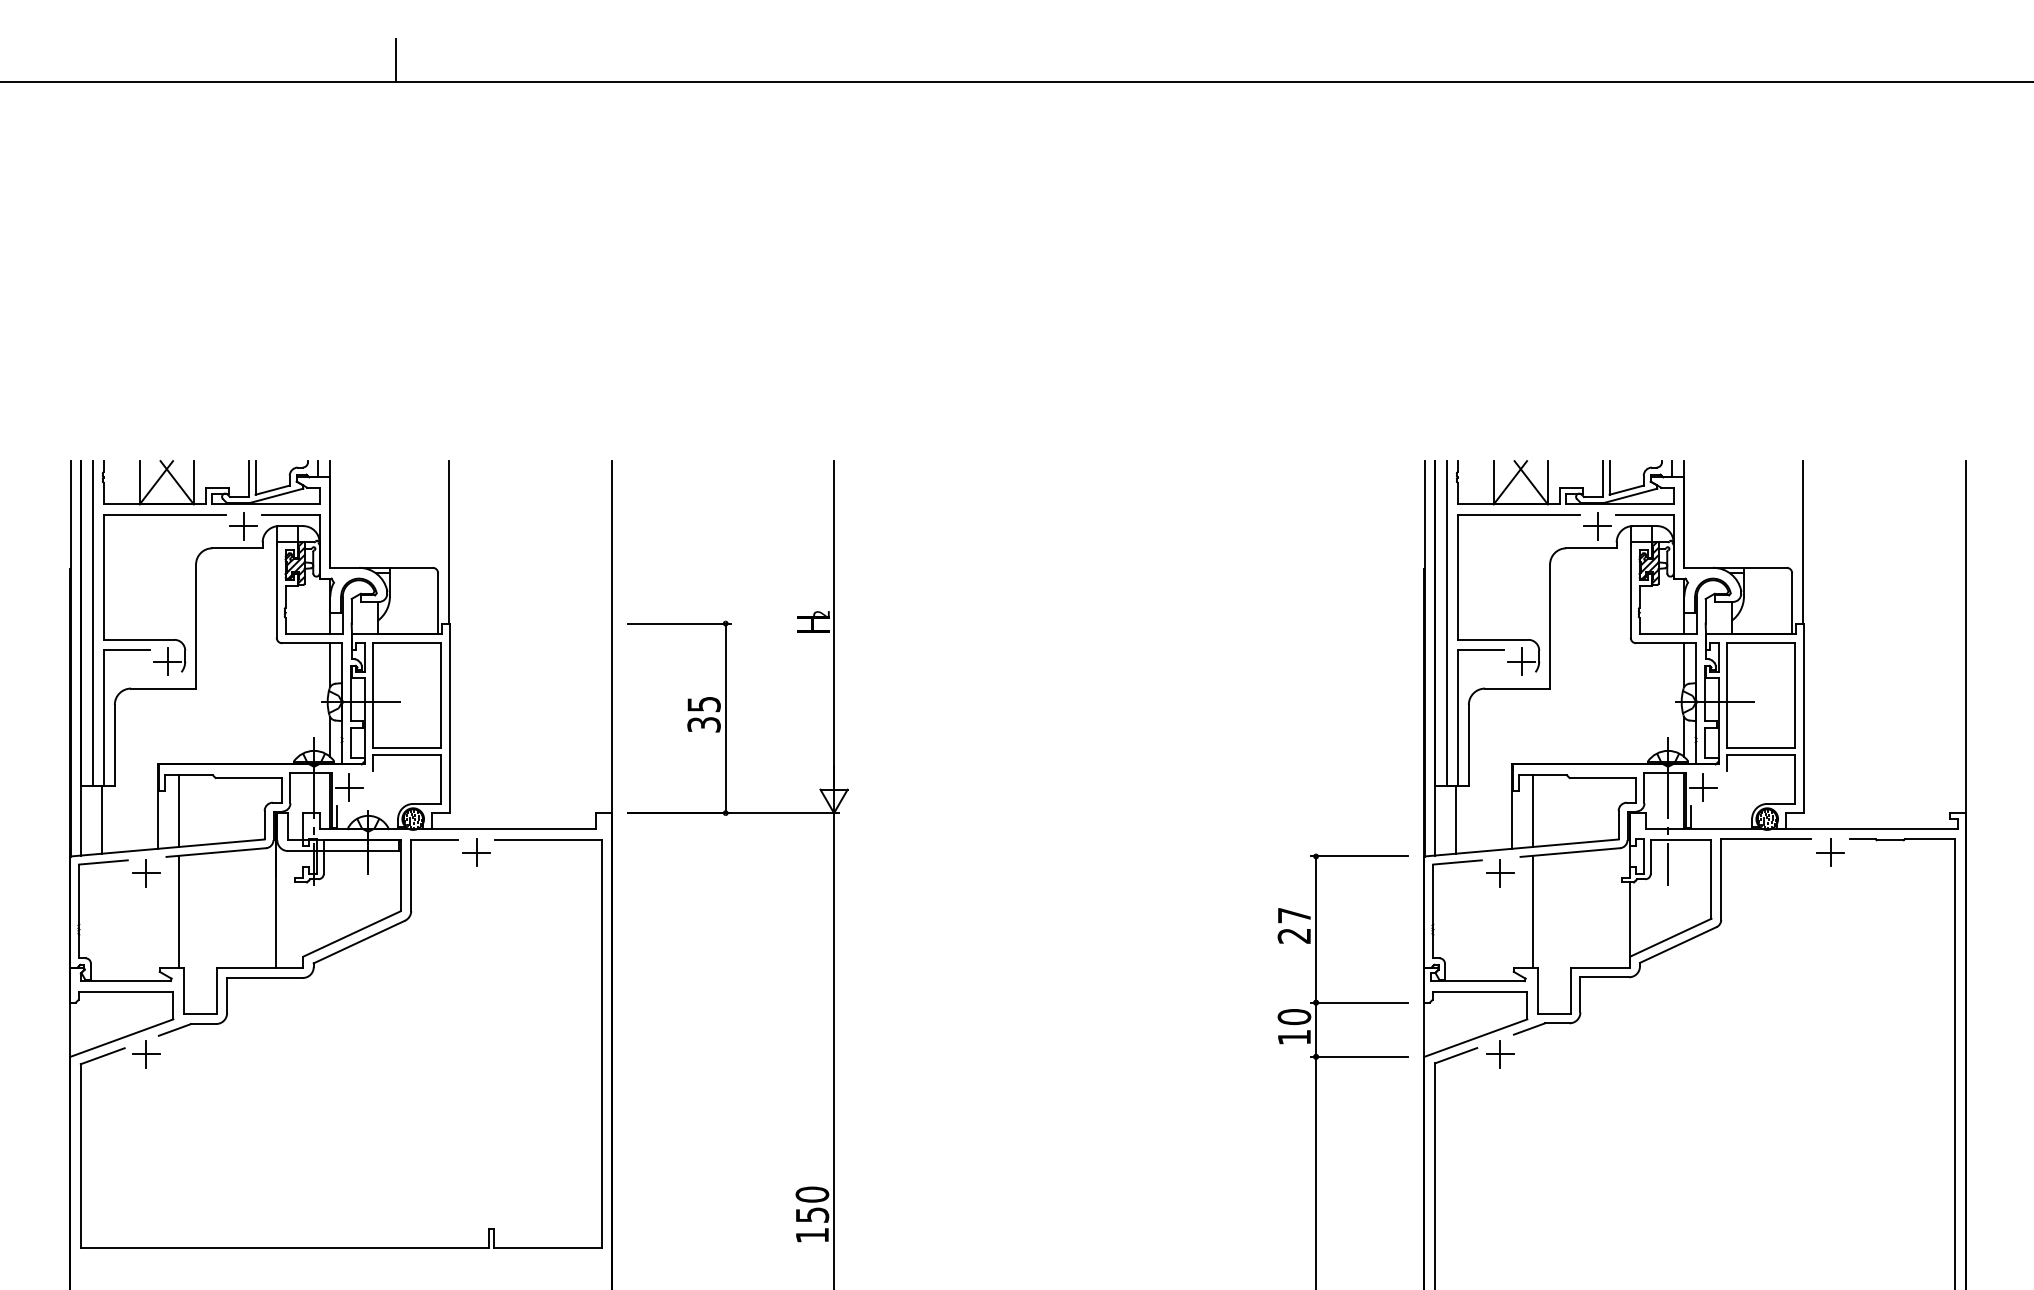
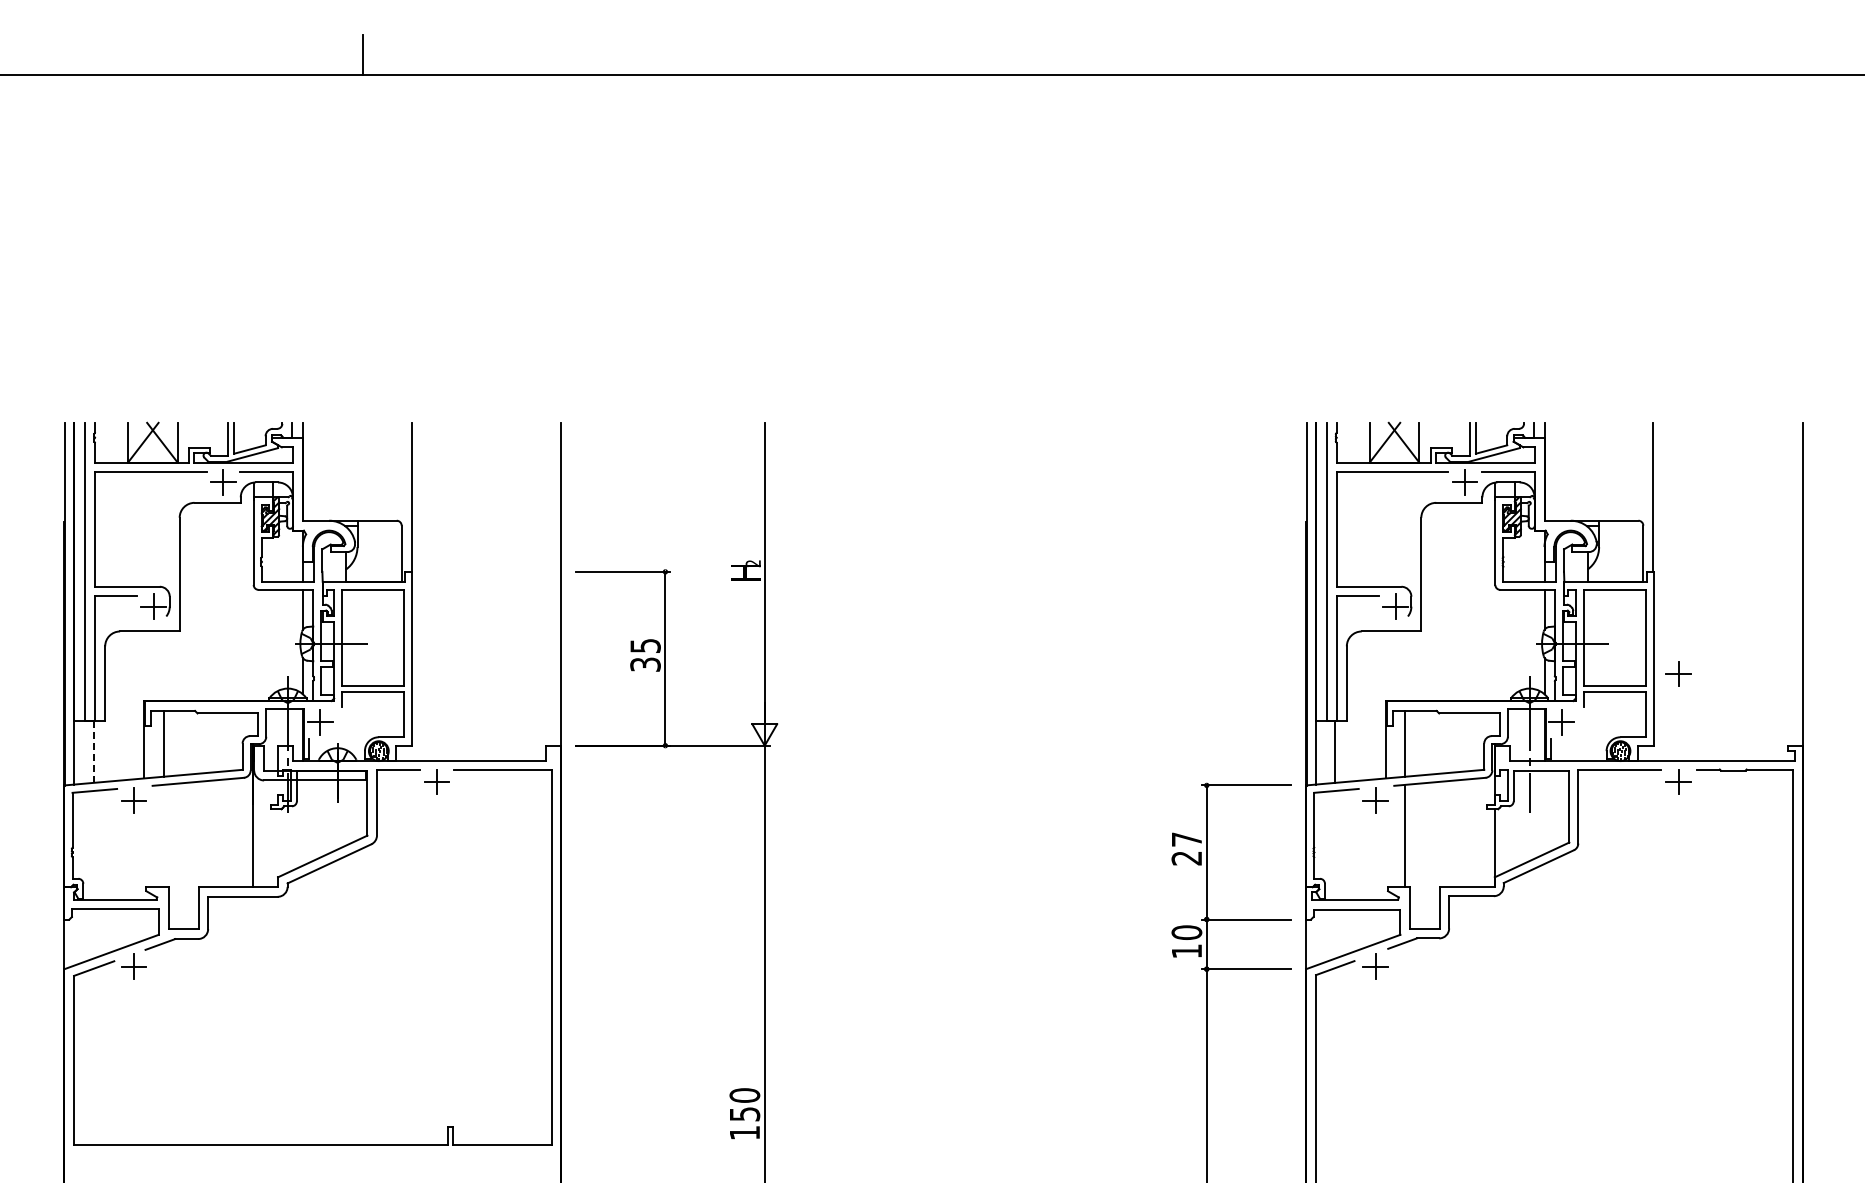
part: (1830, 734) -> (1678, 673), added
line: (102, 819) -> (93, 751), solid -> dashed
line: (178, 911) -> (163, 835), removed

